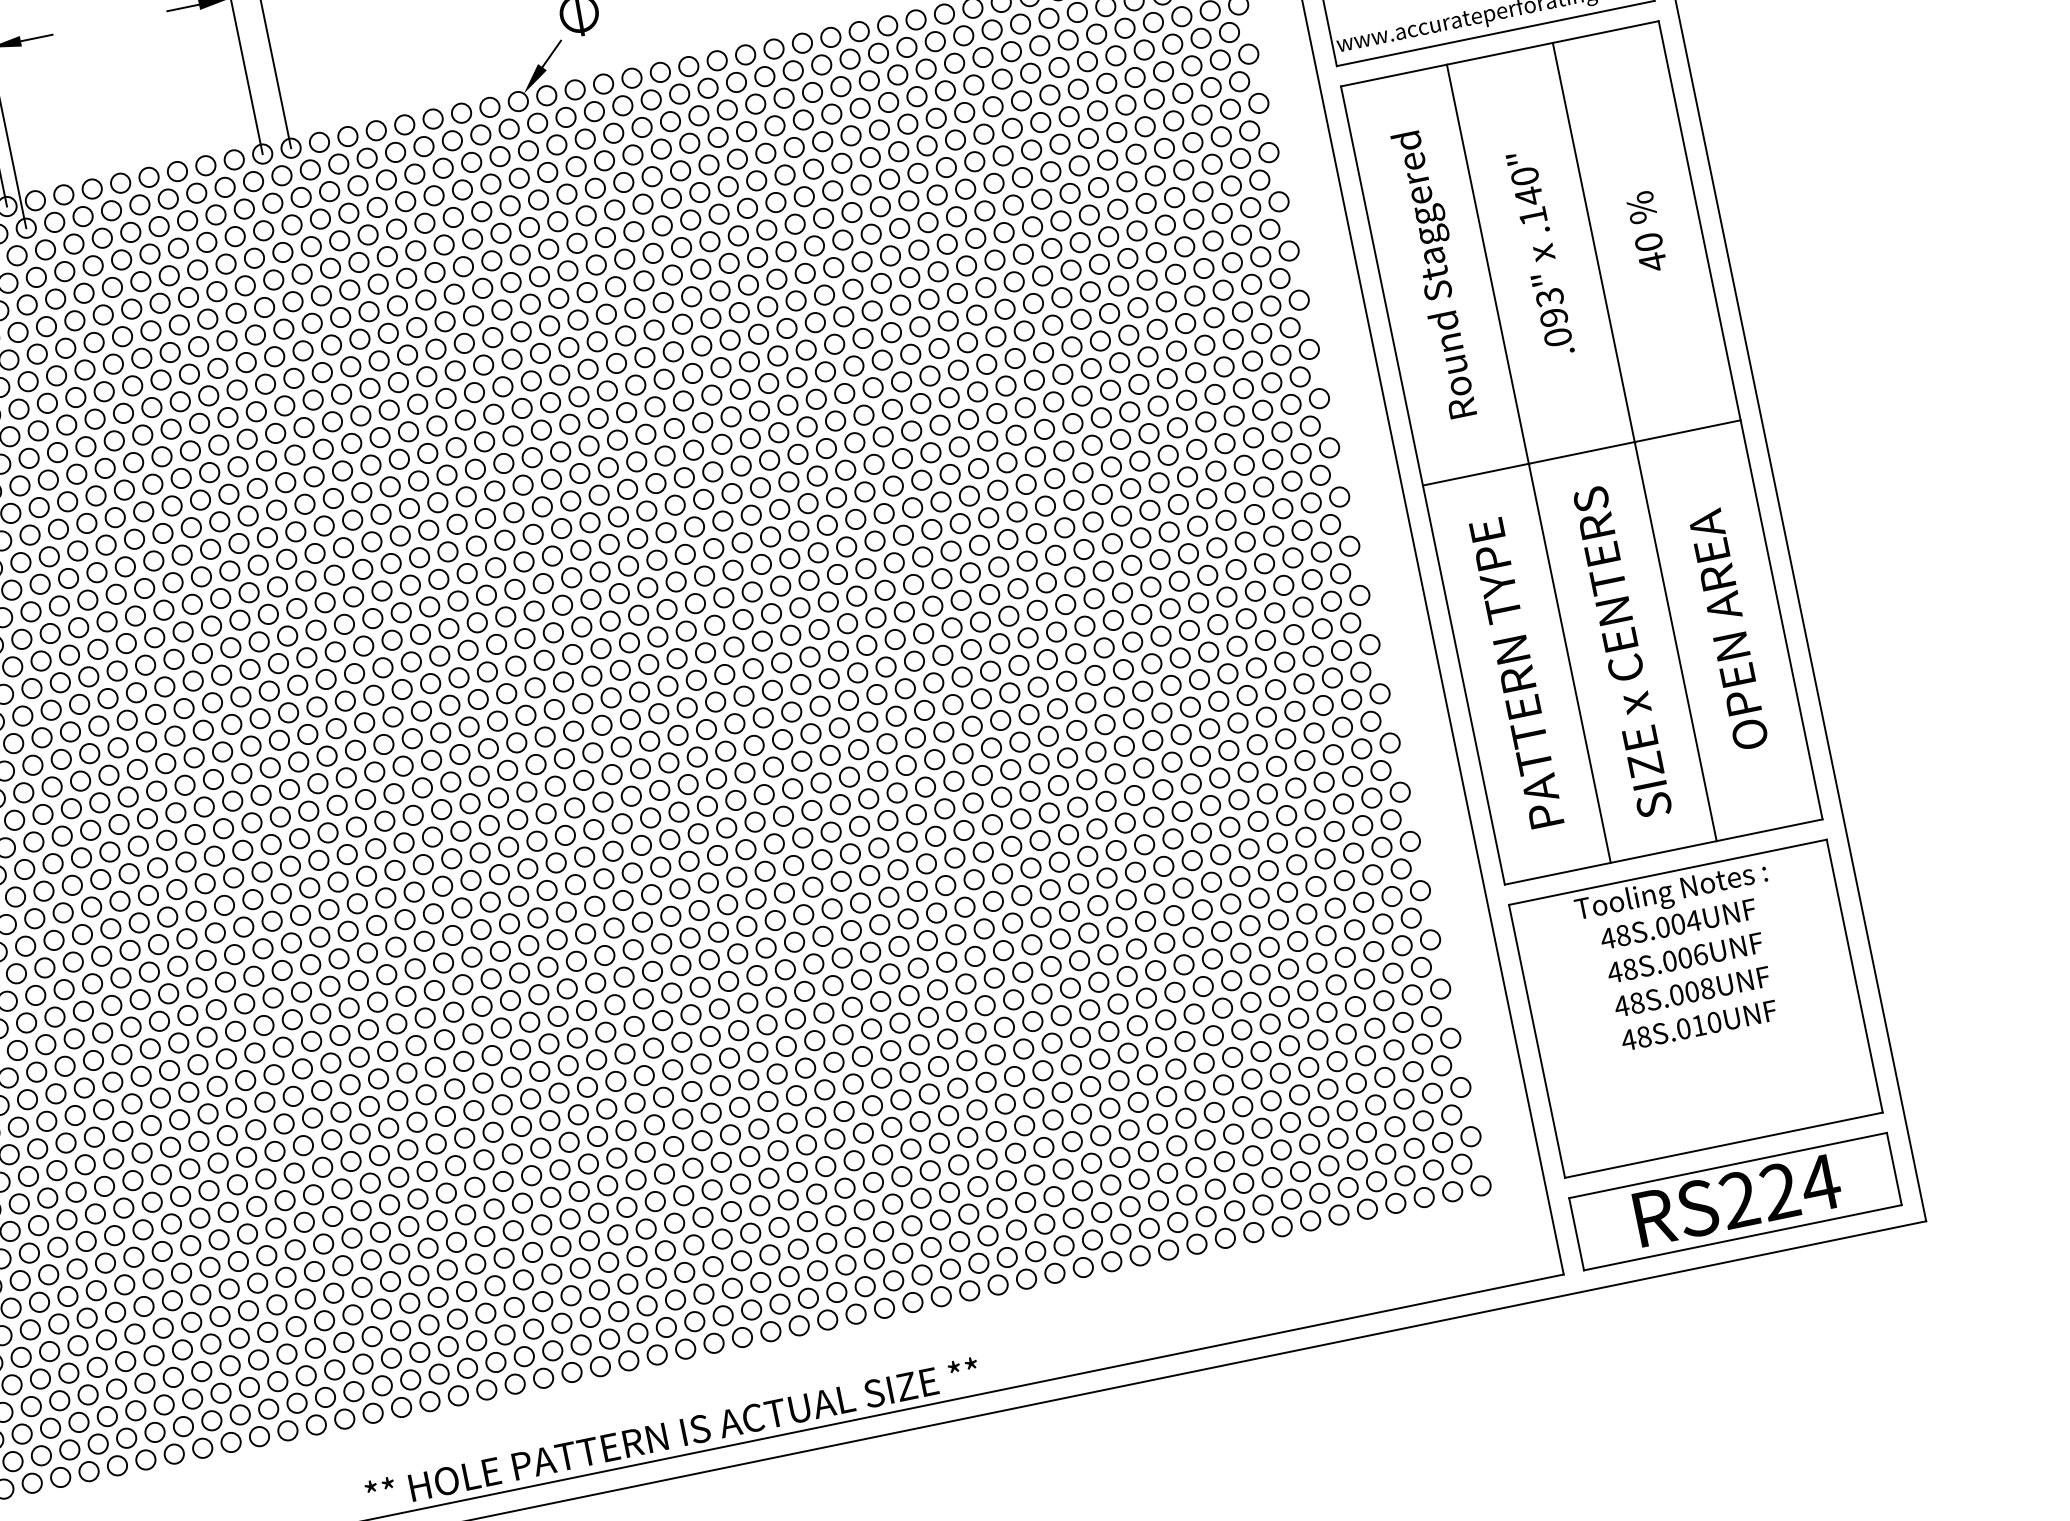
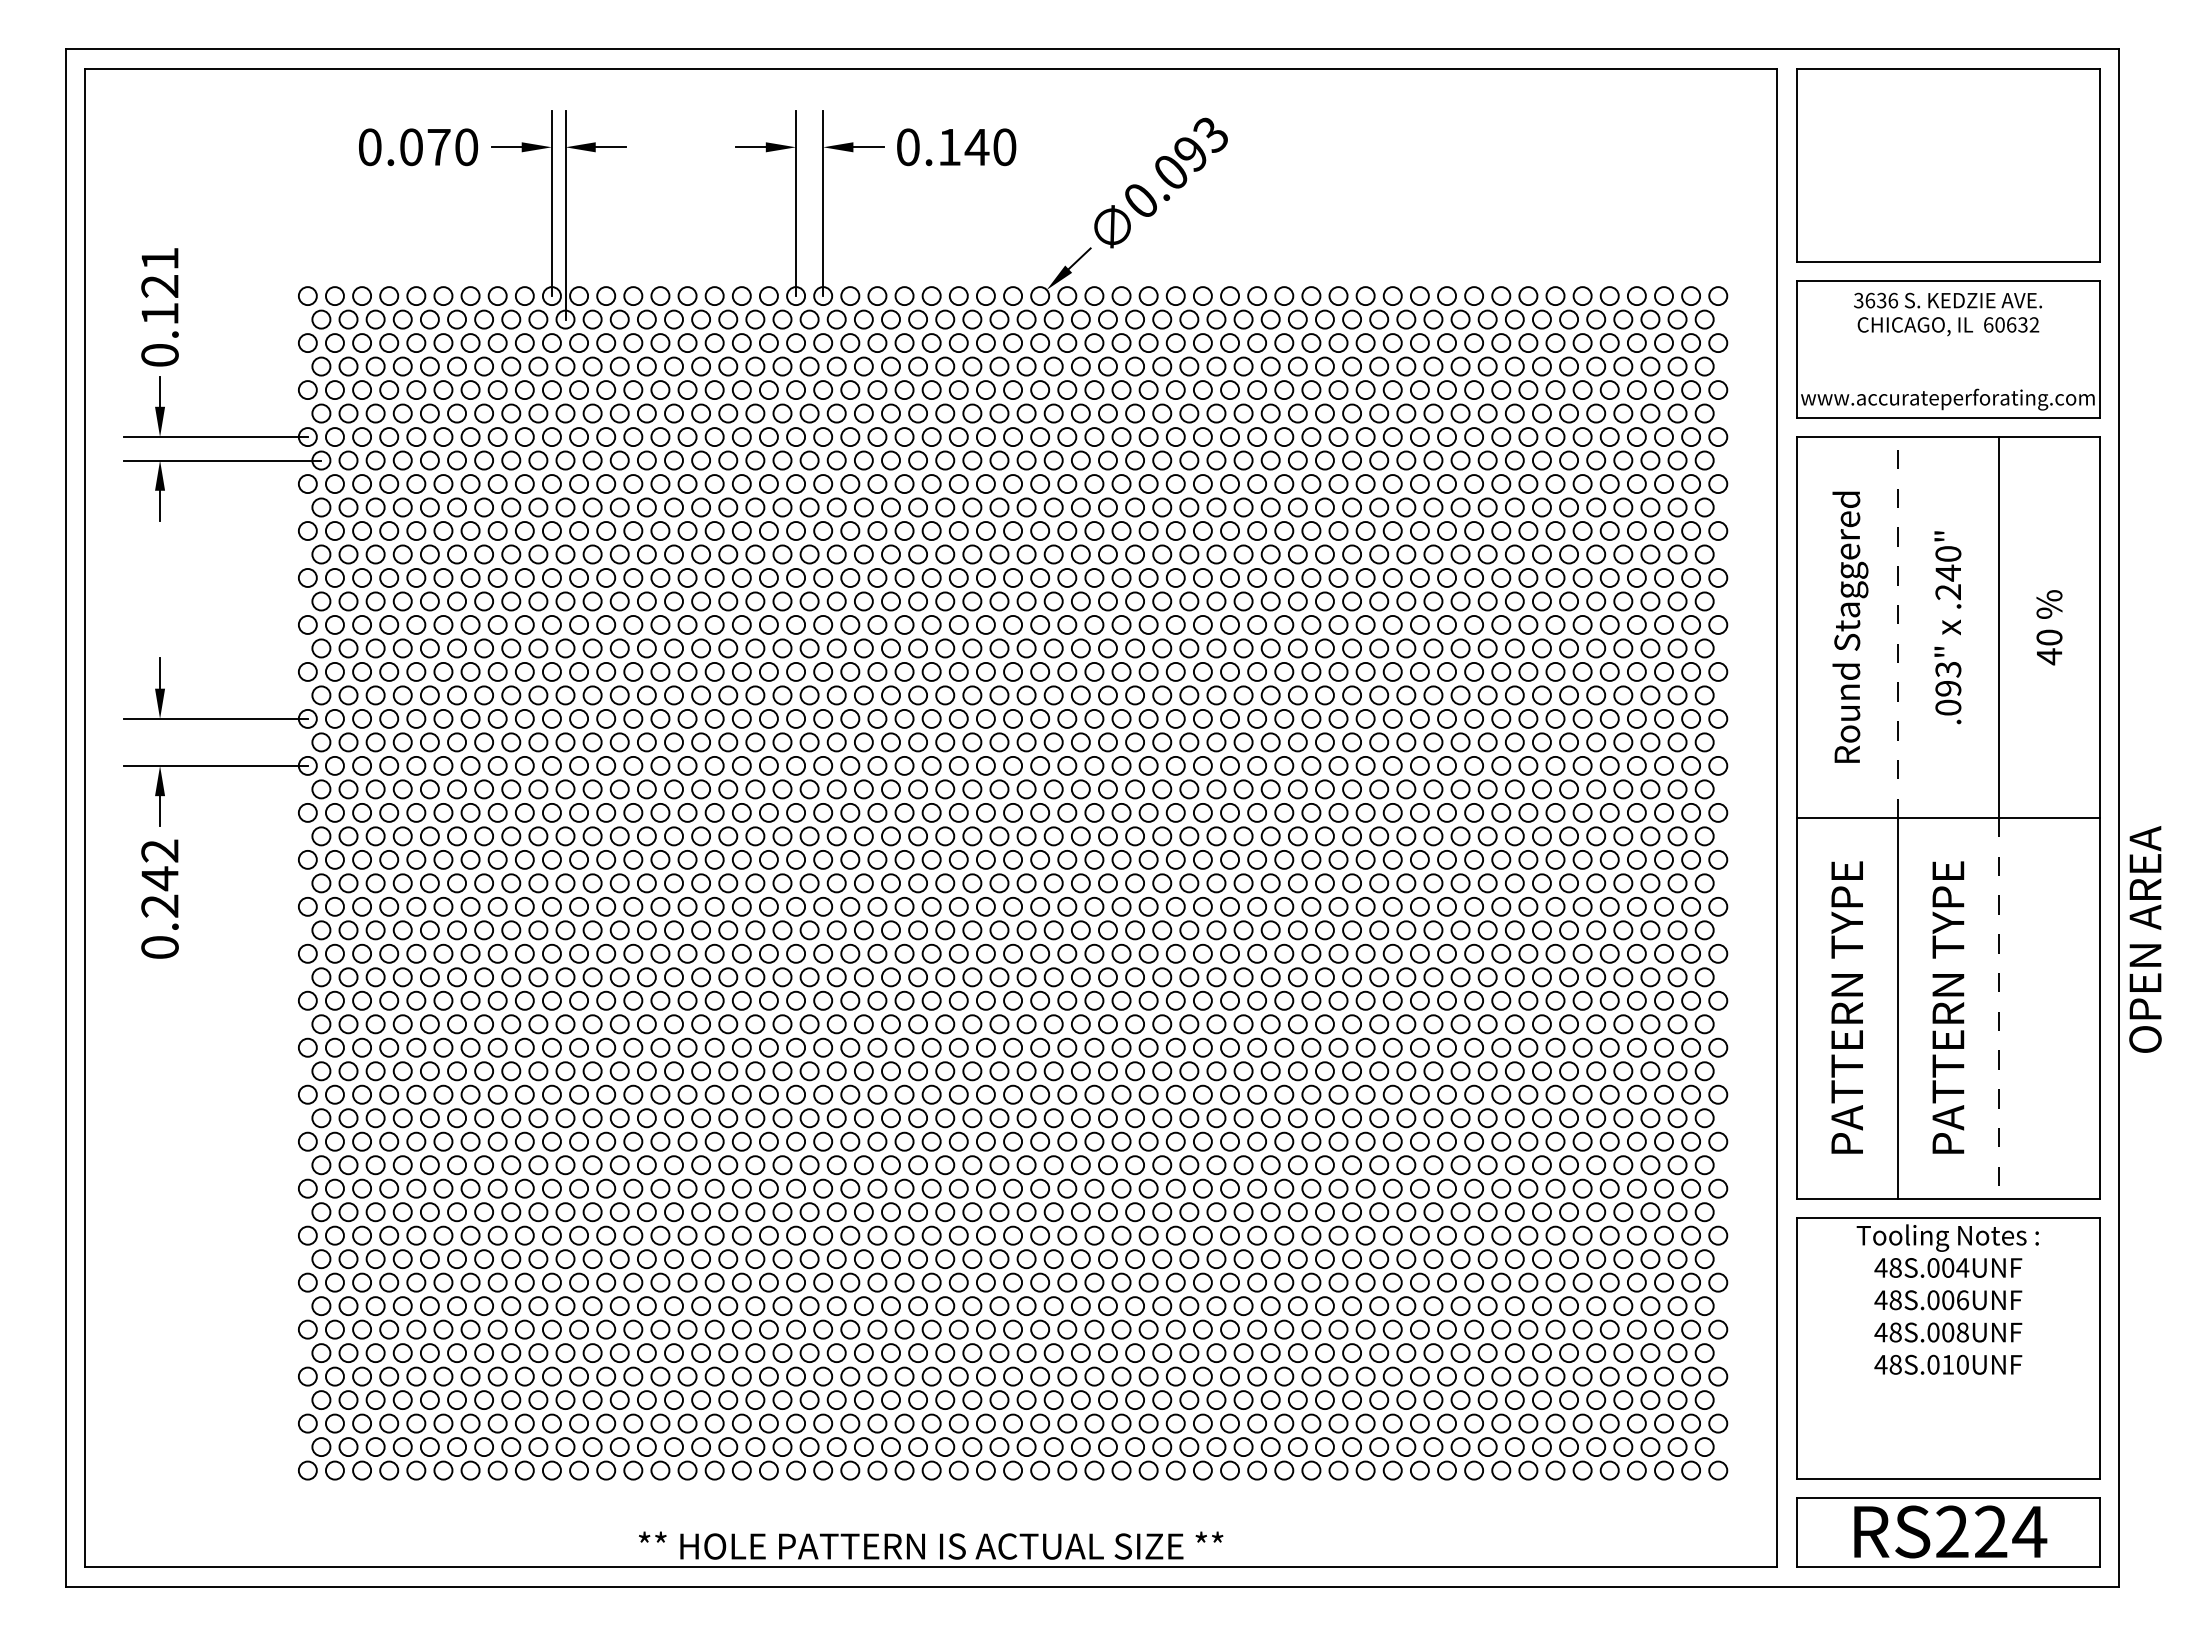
text: (1532, 216) -> (1947, 592), .140" -> .240"
line: (1487, 264) -> (1897, 627), solid -> dashed
text: (1728, 629) -> (2145, 939), moved
line: (1675, 641) -> (1998, 1008), solid -> dashed
text: (1622, 651) -> (1948, 1007), SIZE x CENTERS -> PATTERN TYPE

